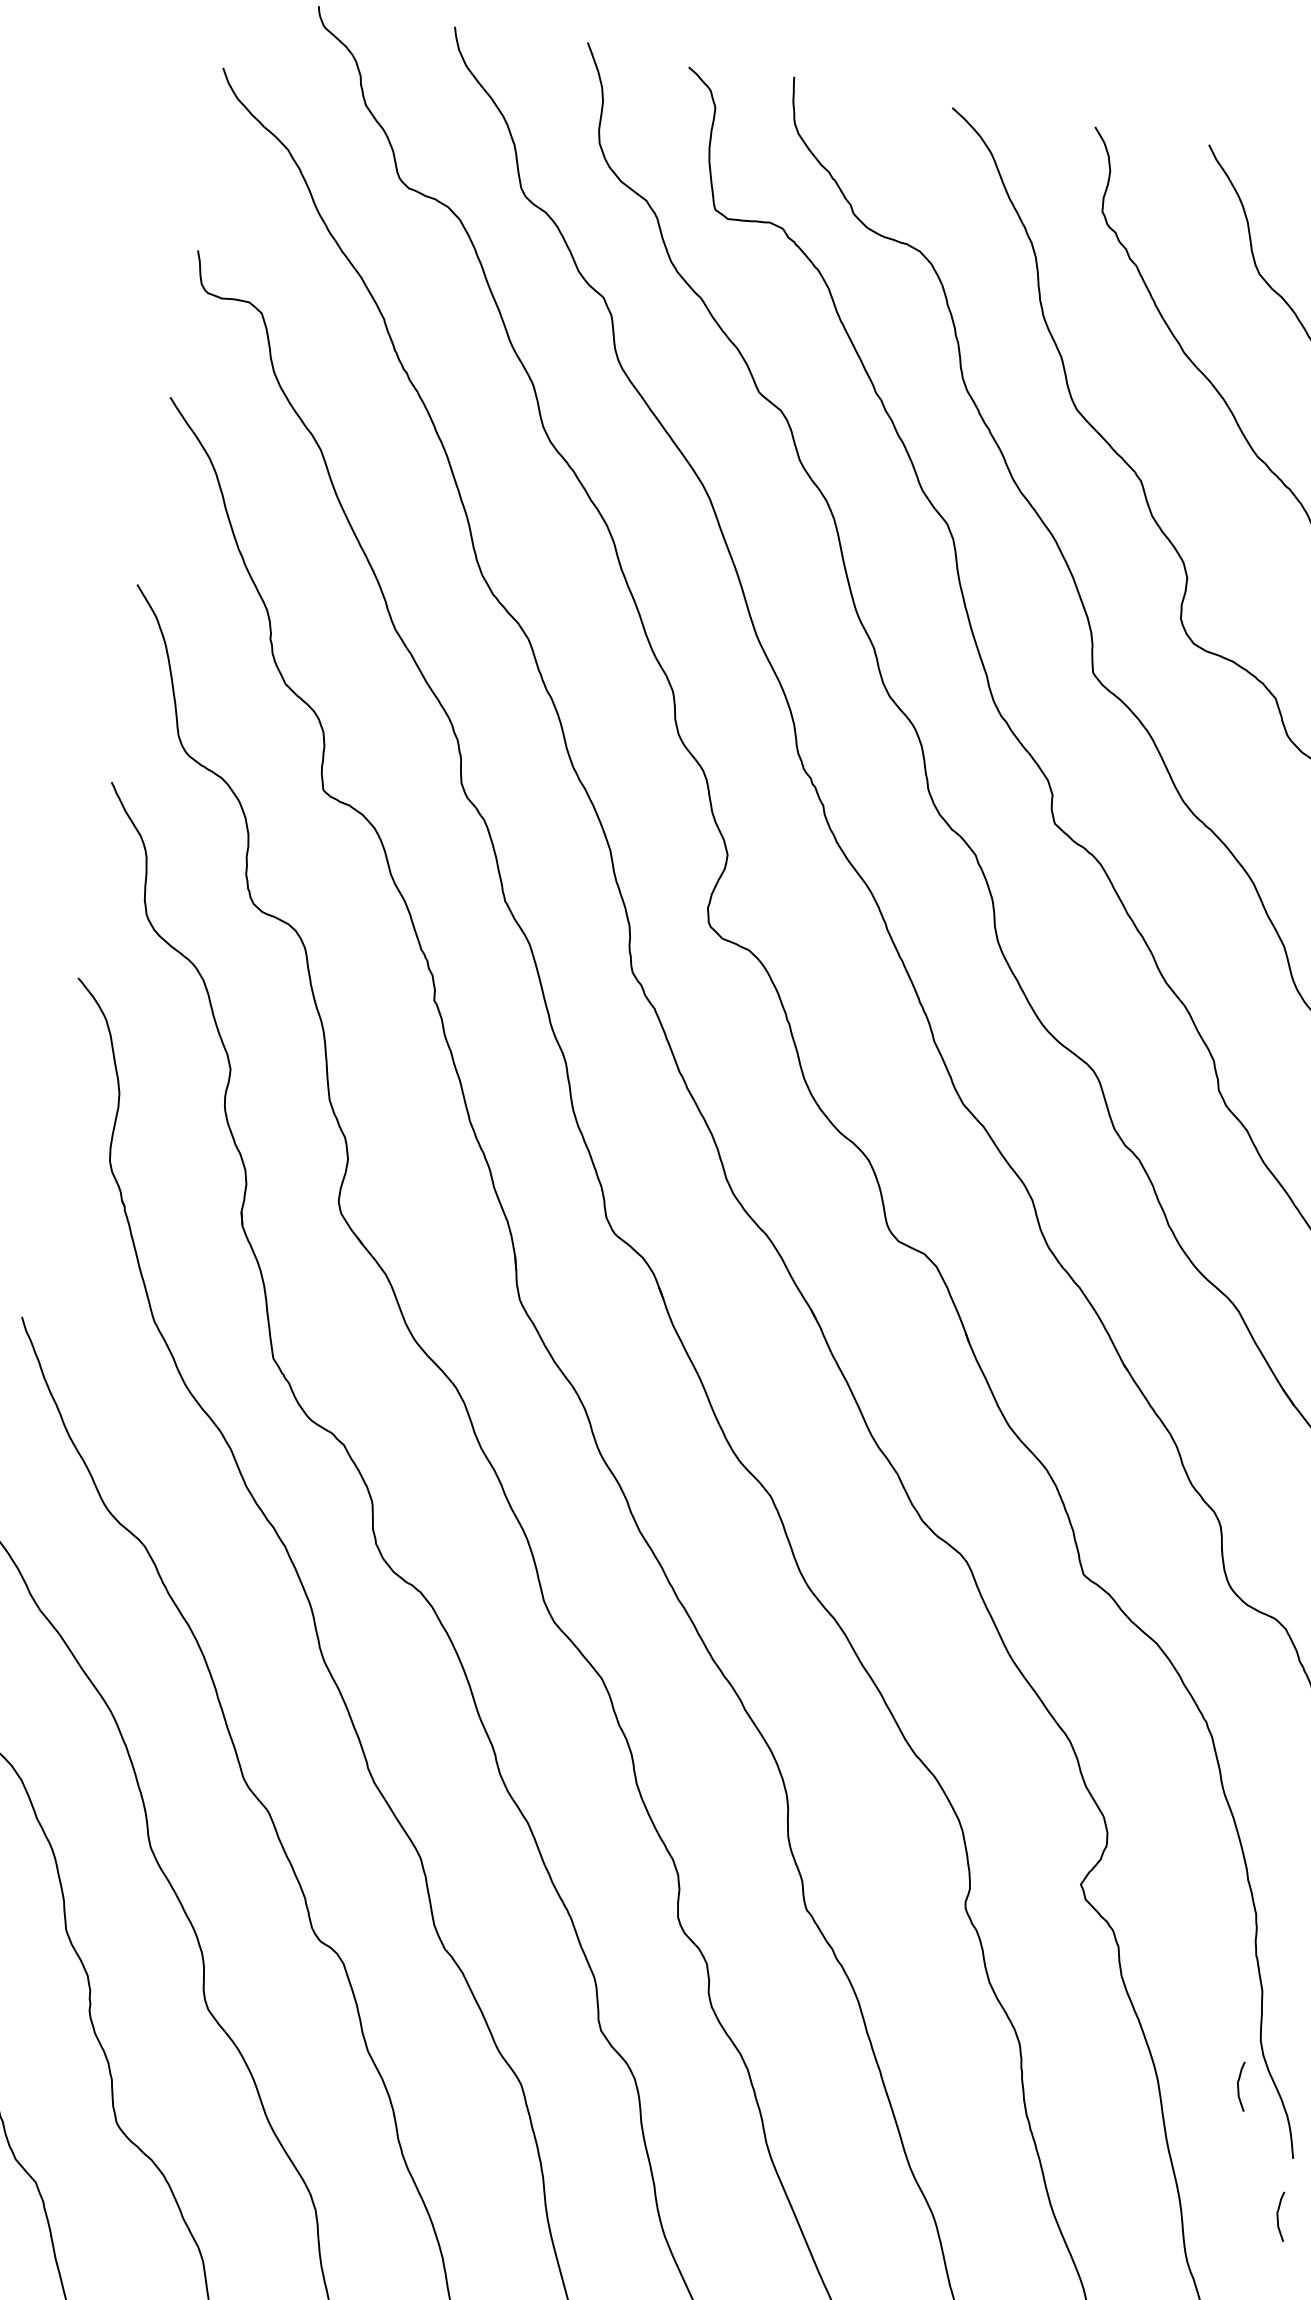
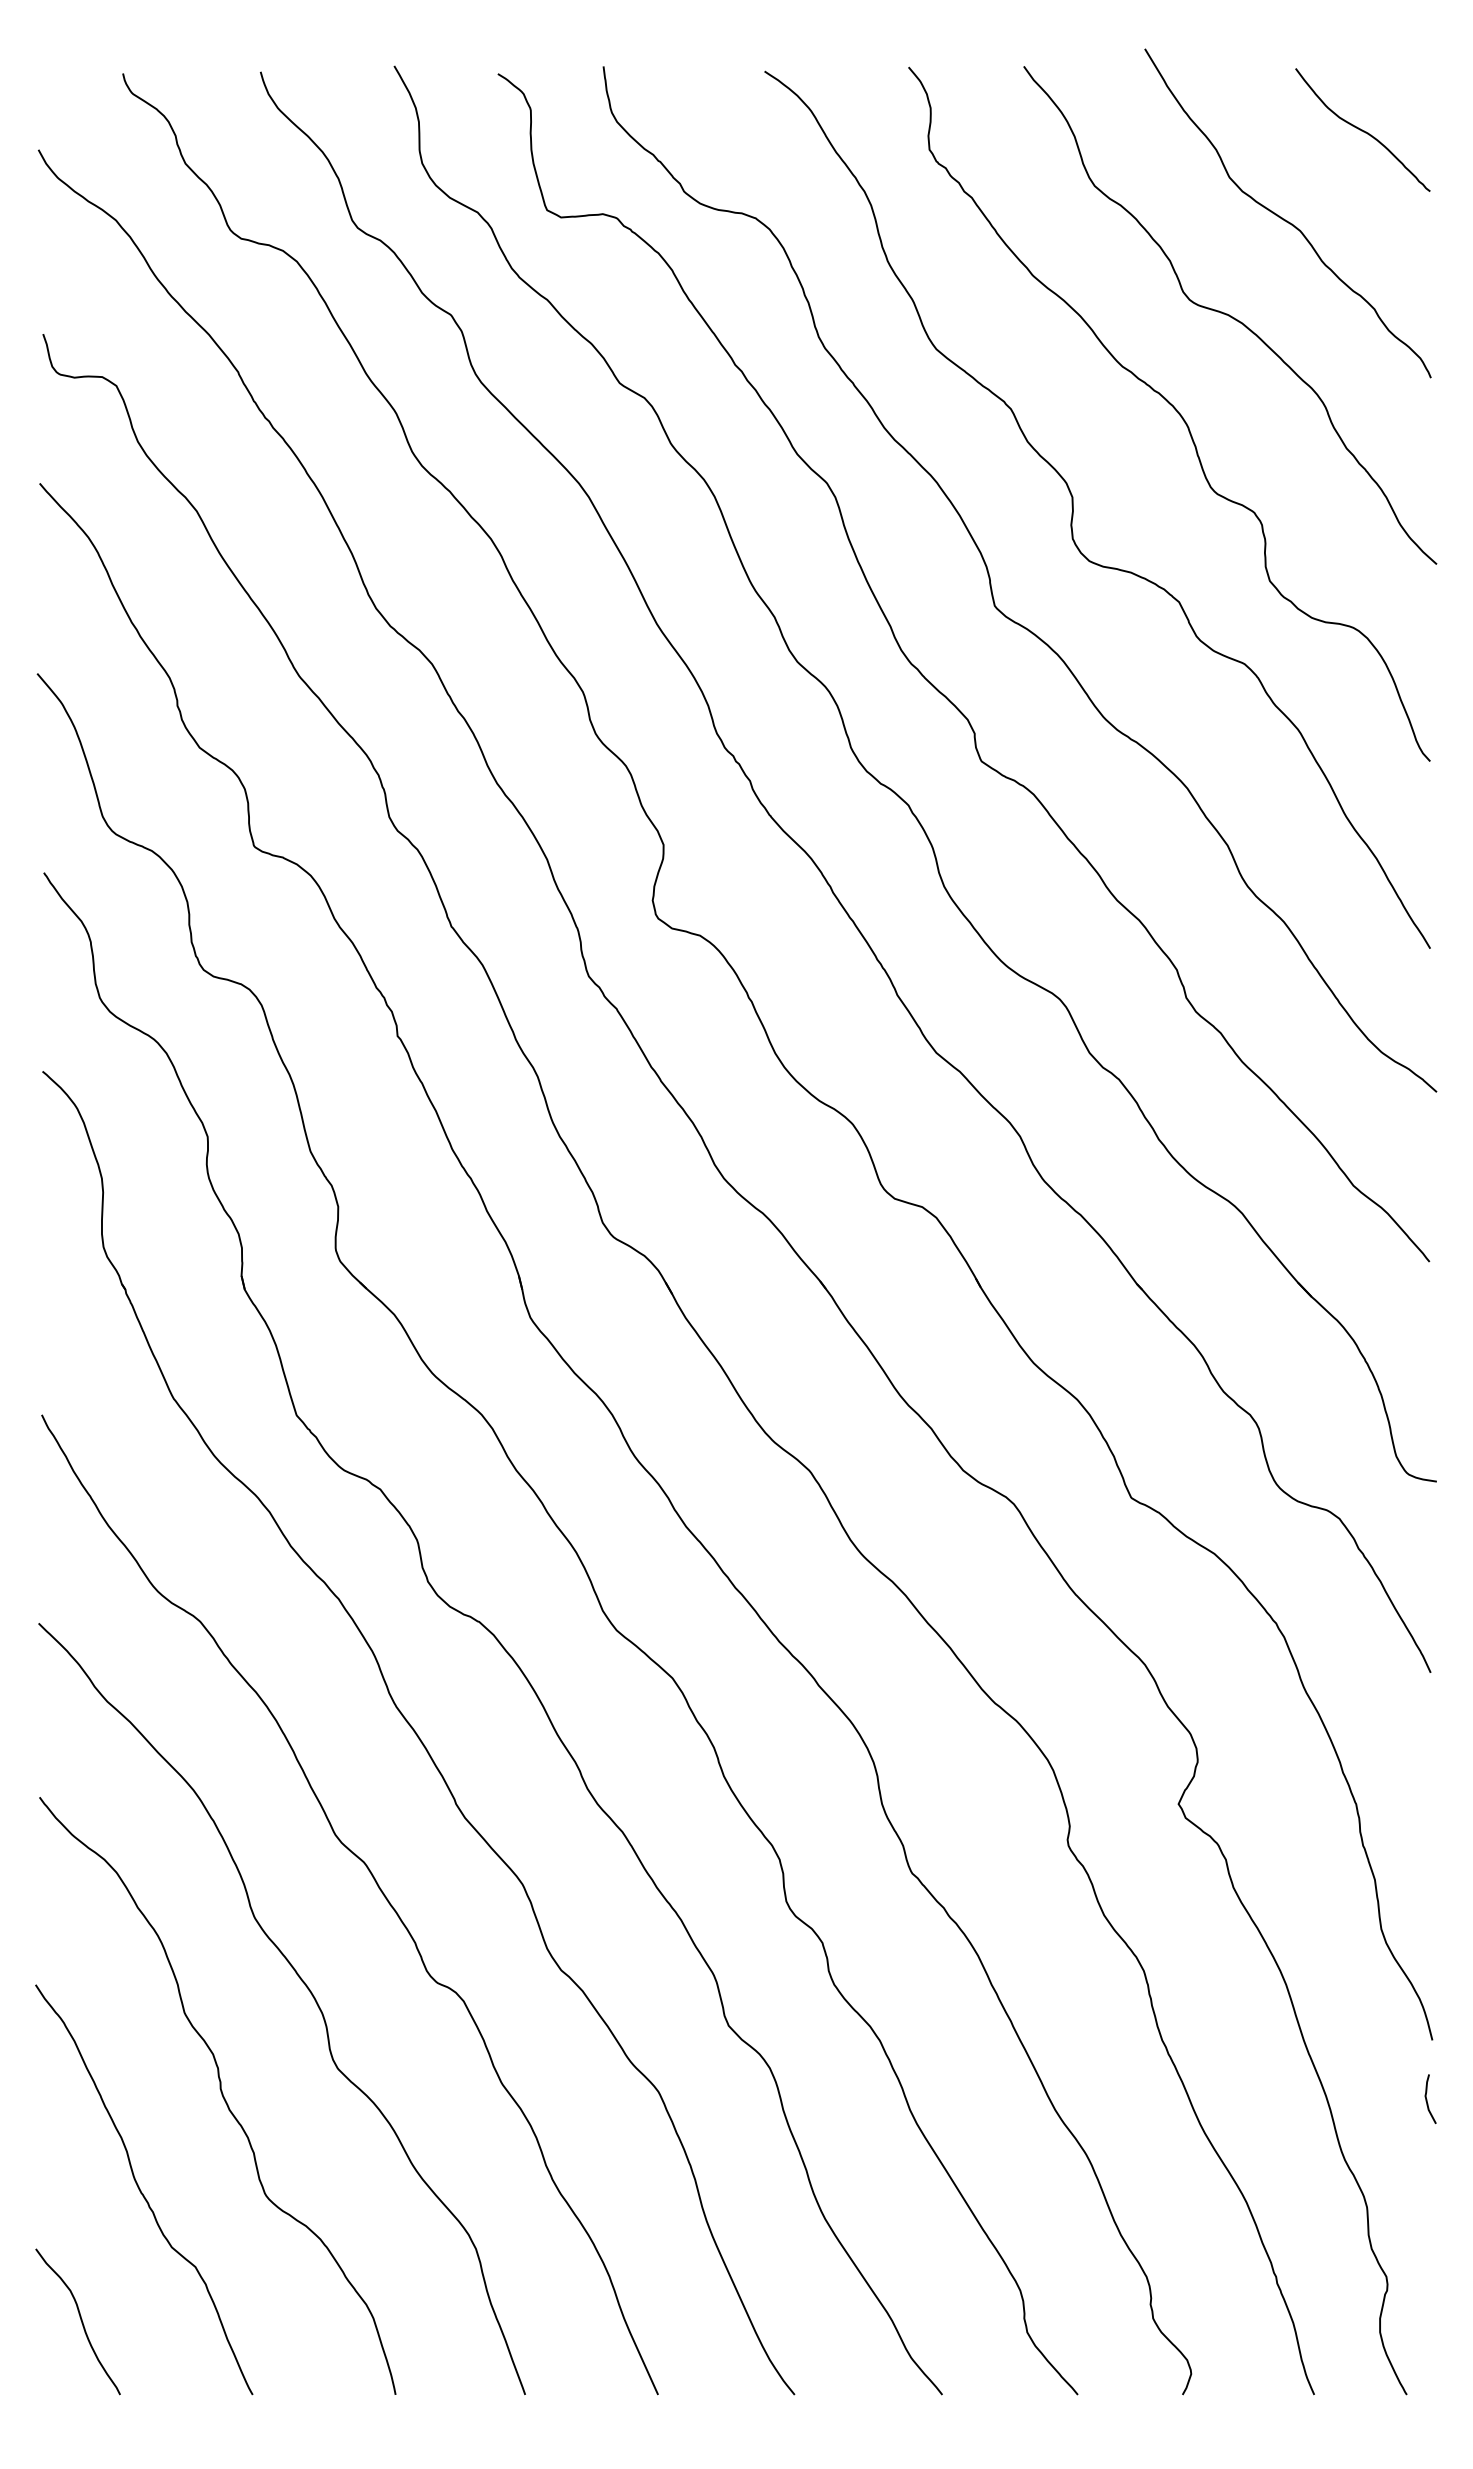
curve: (1239, 2086) -> (1367, 1977), removed

